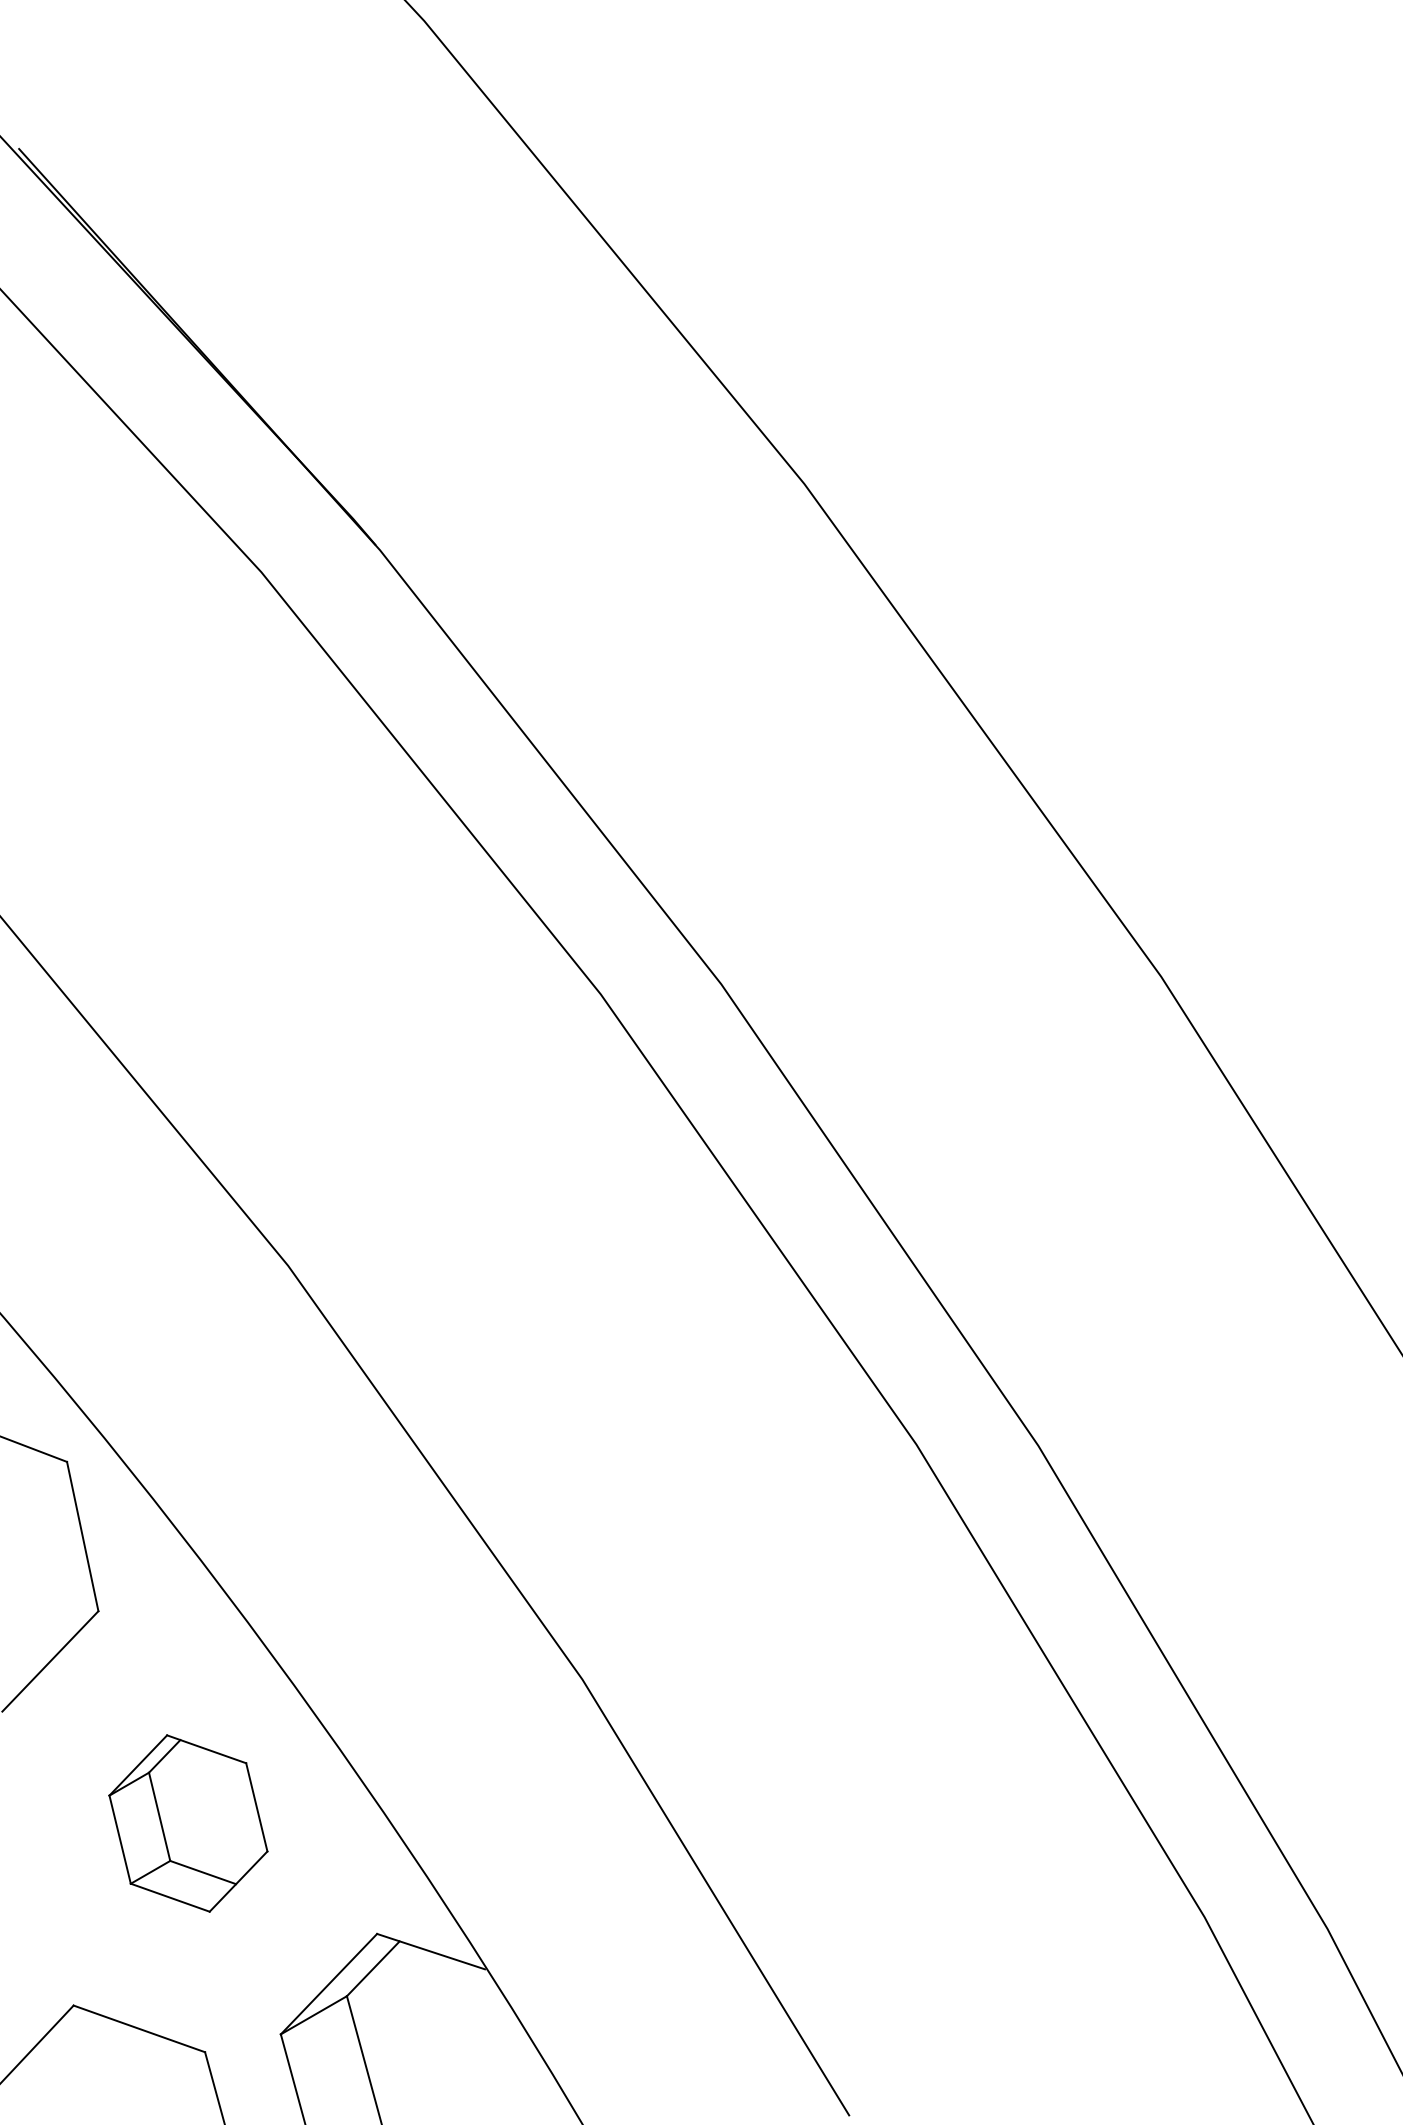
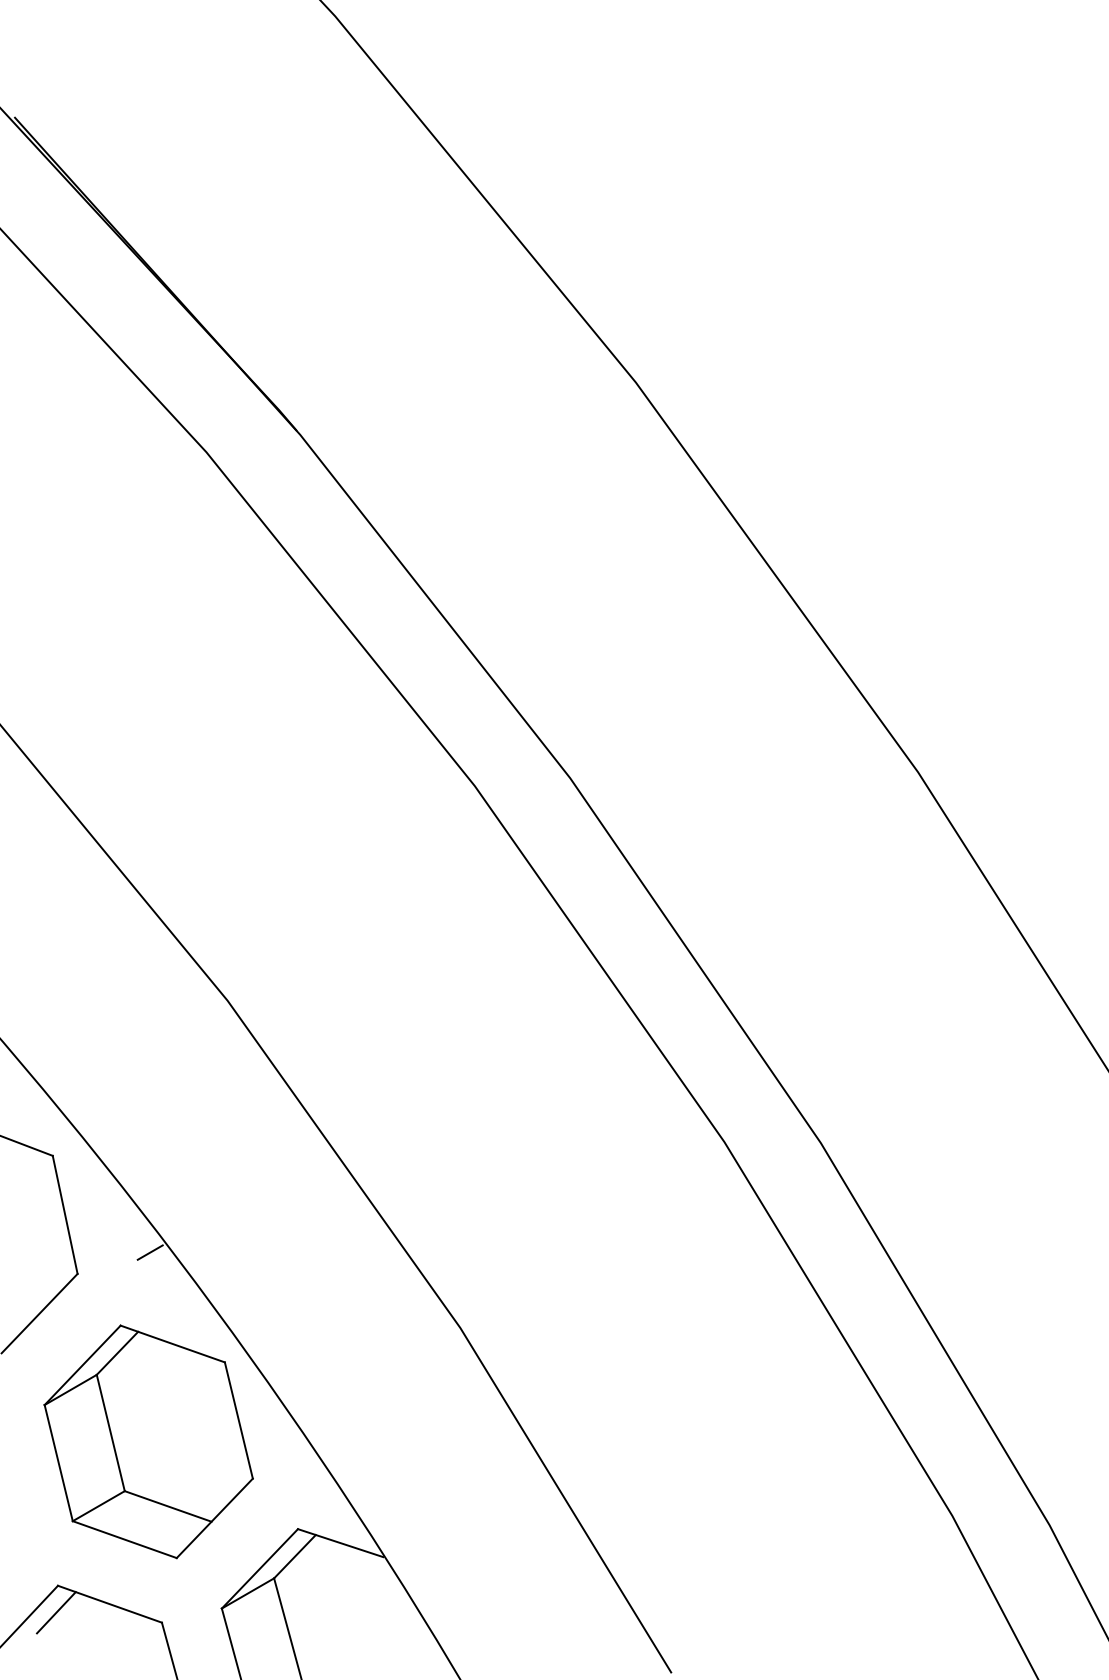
line: (190, 1584) -> (150, 1252), added
part: (188, 1823) -> (148, 1441), size x1.67
line: (71, 2039) -> (56, 1612), added

